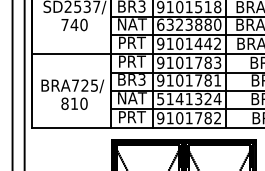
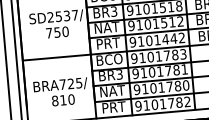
text: (189, 24) -> (156, 23), 6323880 -> 9101512
text: (74, 25) -> (57, 32), 740 -> 750
text: (132, 61) -> (110, 59), PRT -> BCO
text: (189, 98) -> (161, 87), 5141324 -> 9101780

